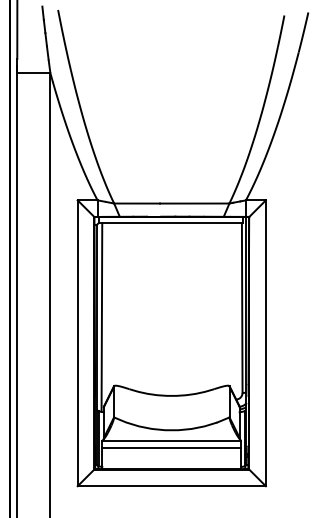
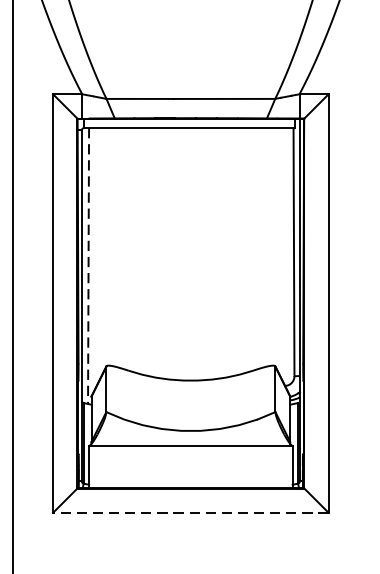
line: (101, 318) -> (87, 267), solid -> dashed
line: (171, 447) -> (190, 456), removed
line: (171, 486) -> (190, 513), solid -> dashed

